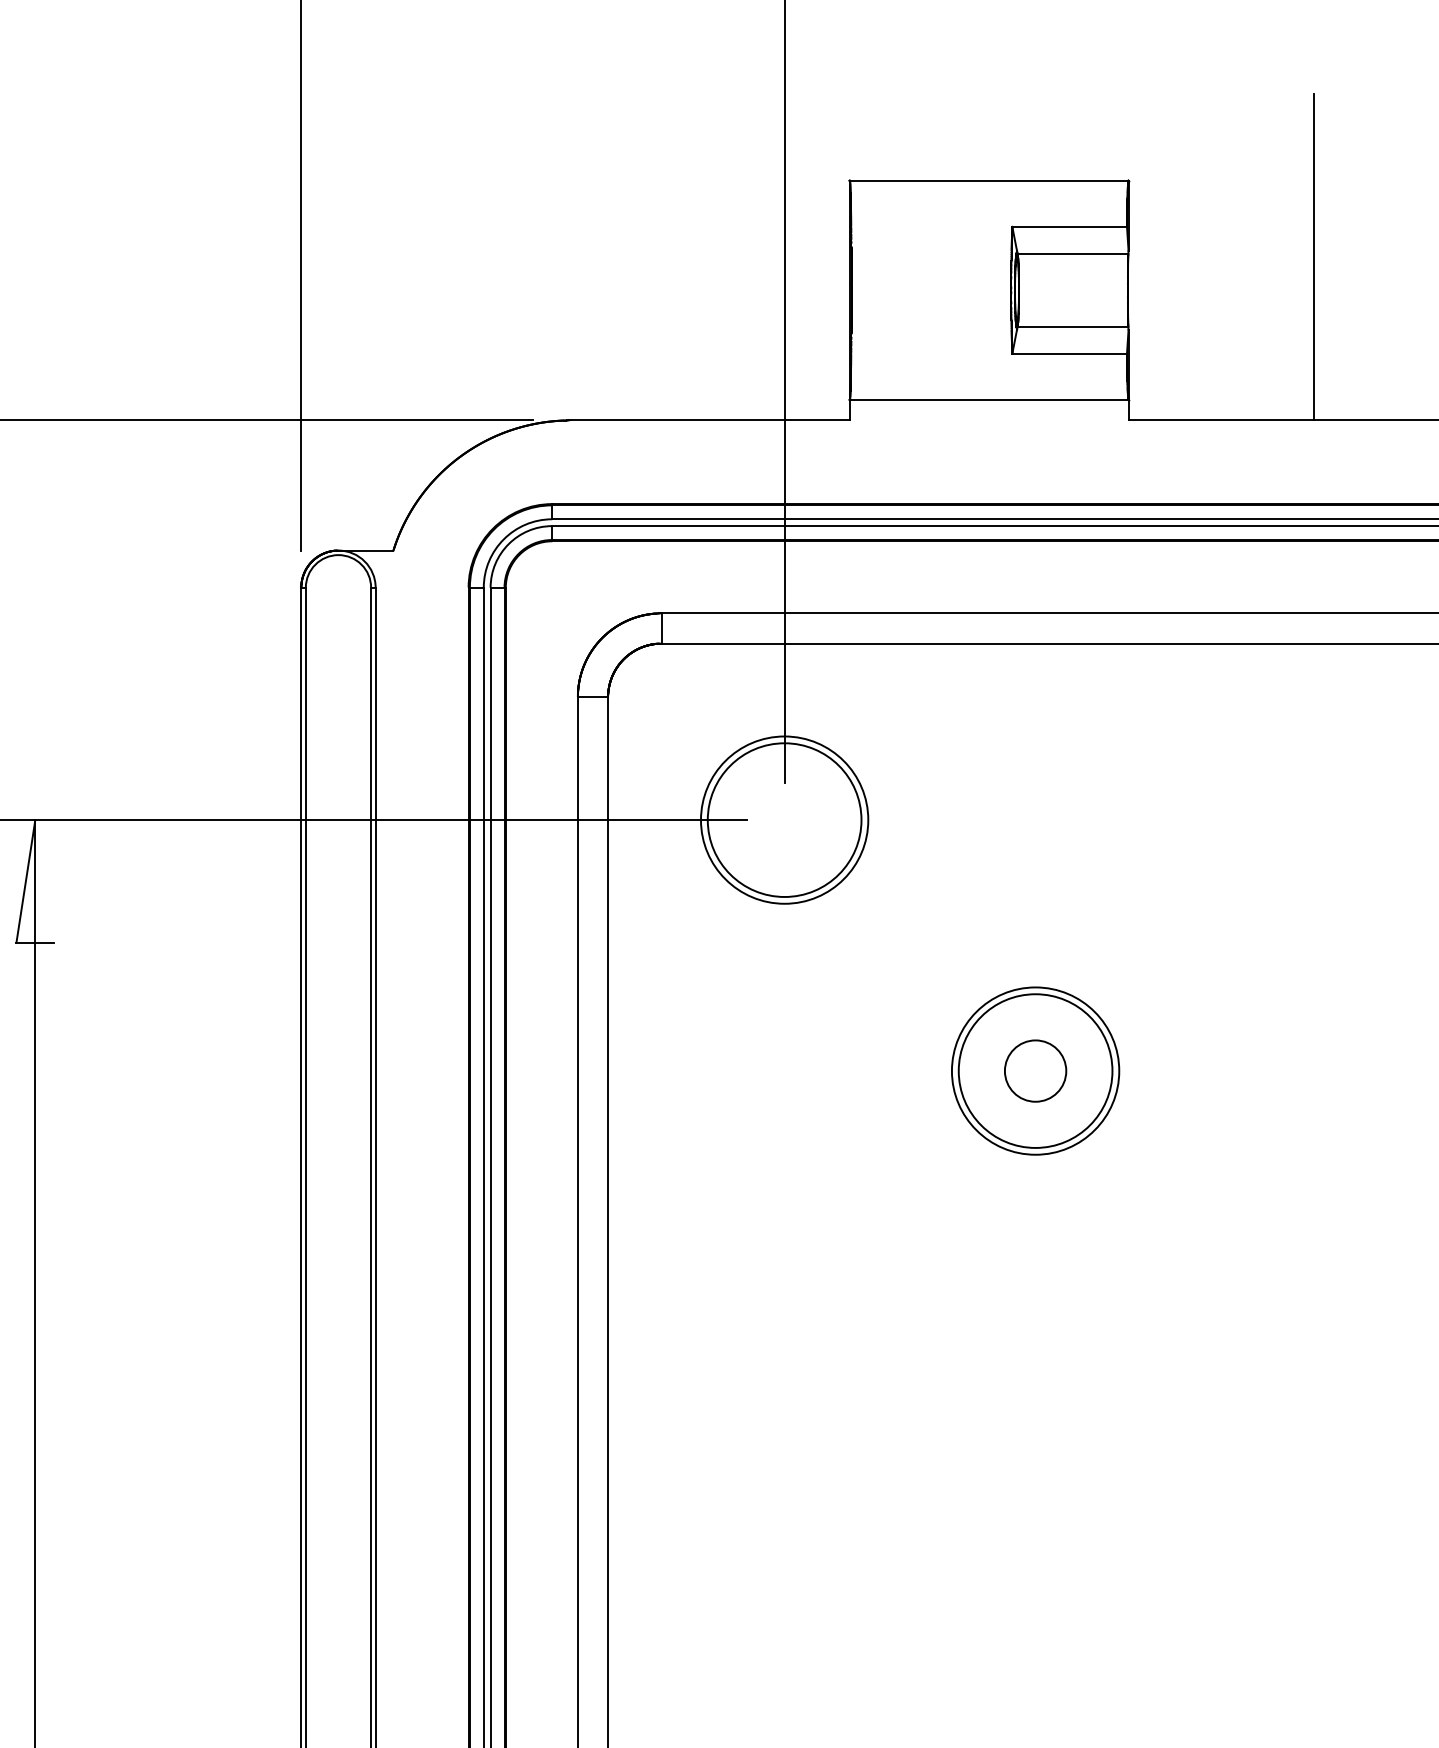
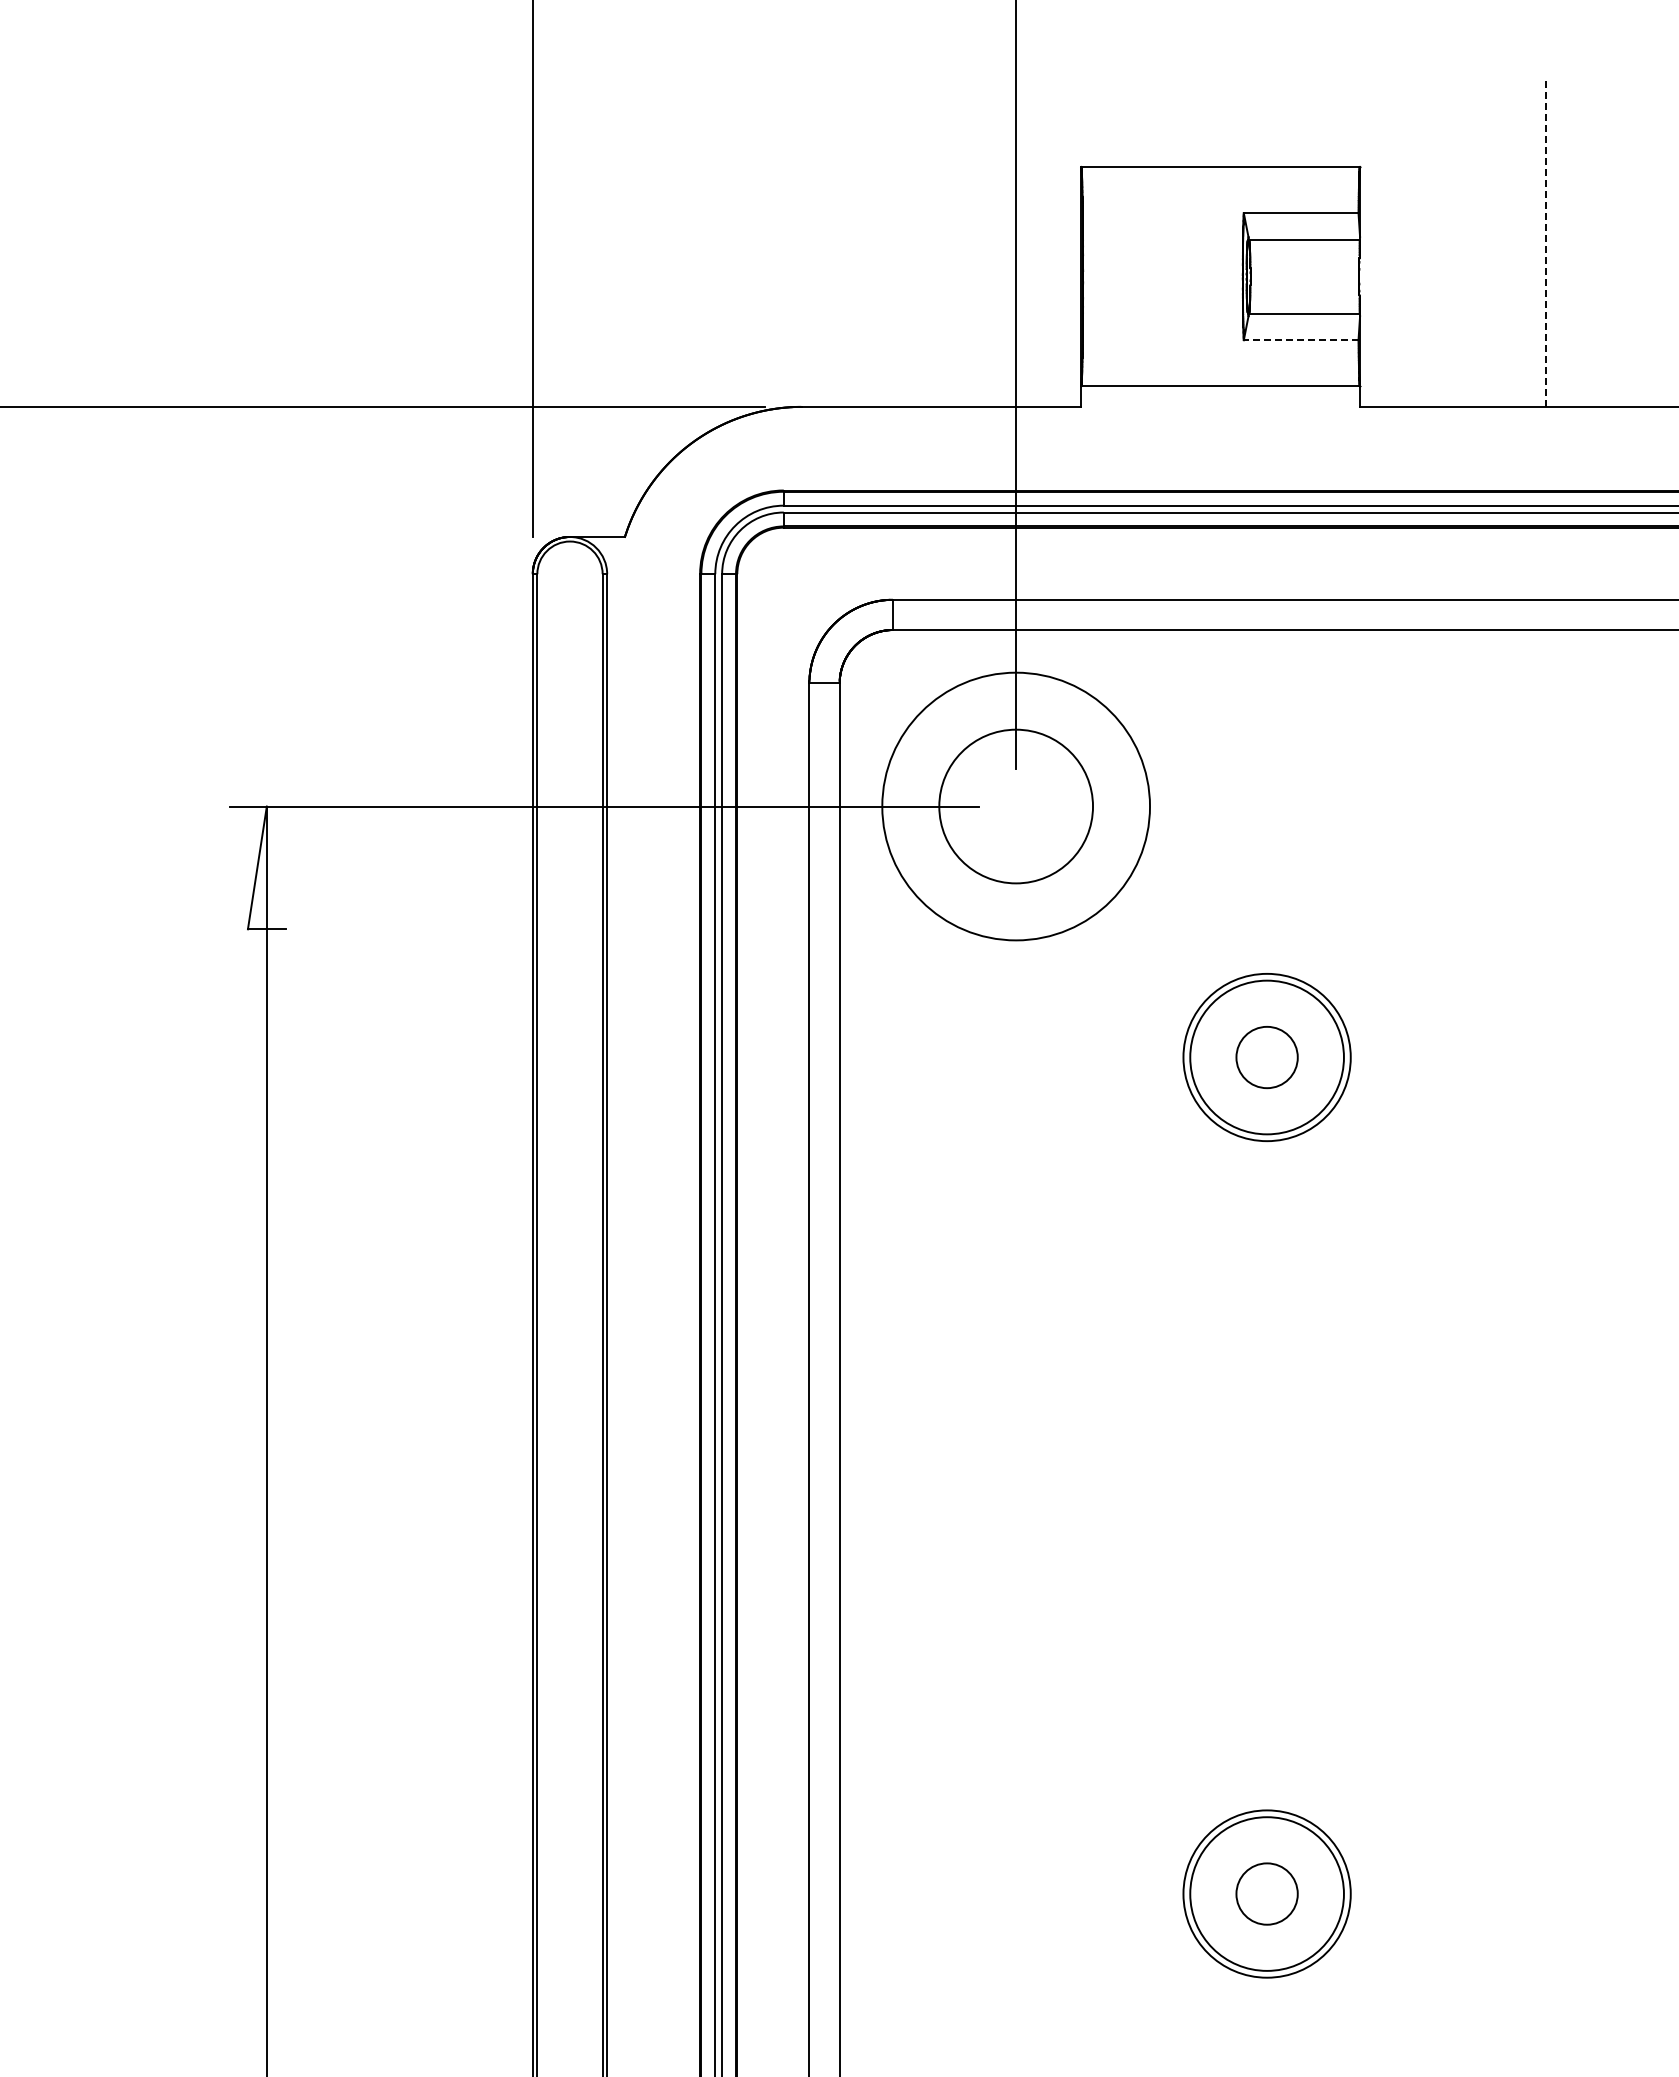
line: (1313, 257) -> (1545, 243), solid -> dashed
line: (1068, 354) -> (1300, 340), solid -> dashed
circle: (783, 820) -> (1015, 806), size x1.6

